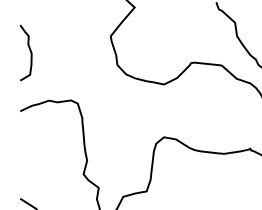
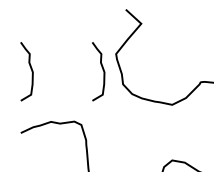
curve: (97, 50) -> (102, 69), added

